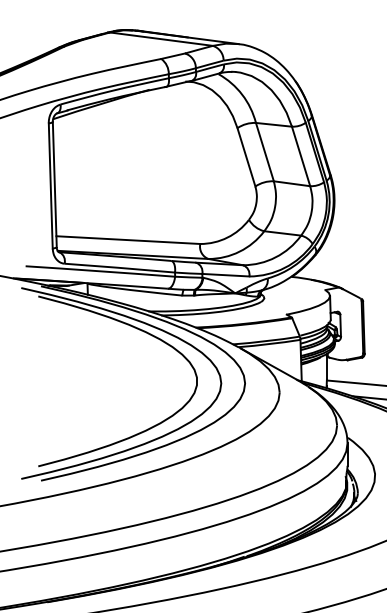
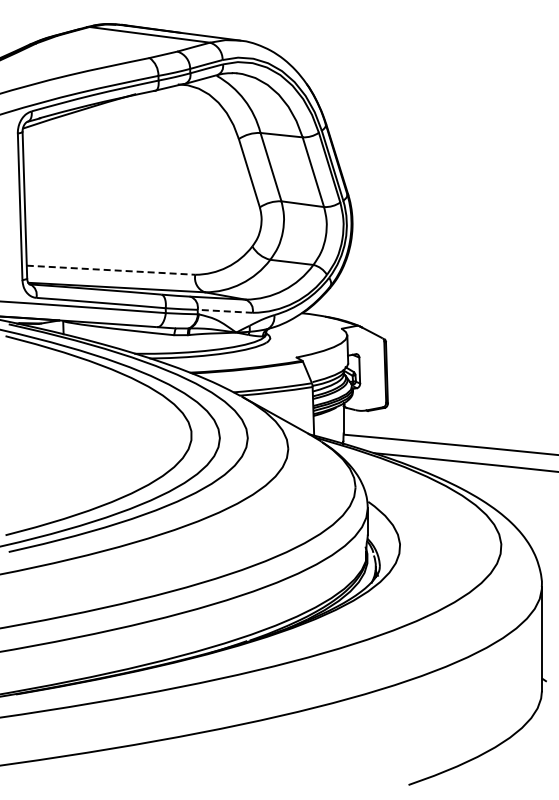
line: (128, 240) -> (111, 270), solid -> dashed
line: (226, 275) -> (225, 311), solid -> dashed

